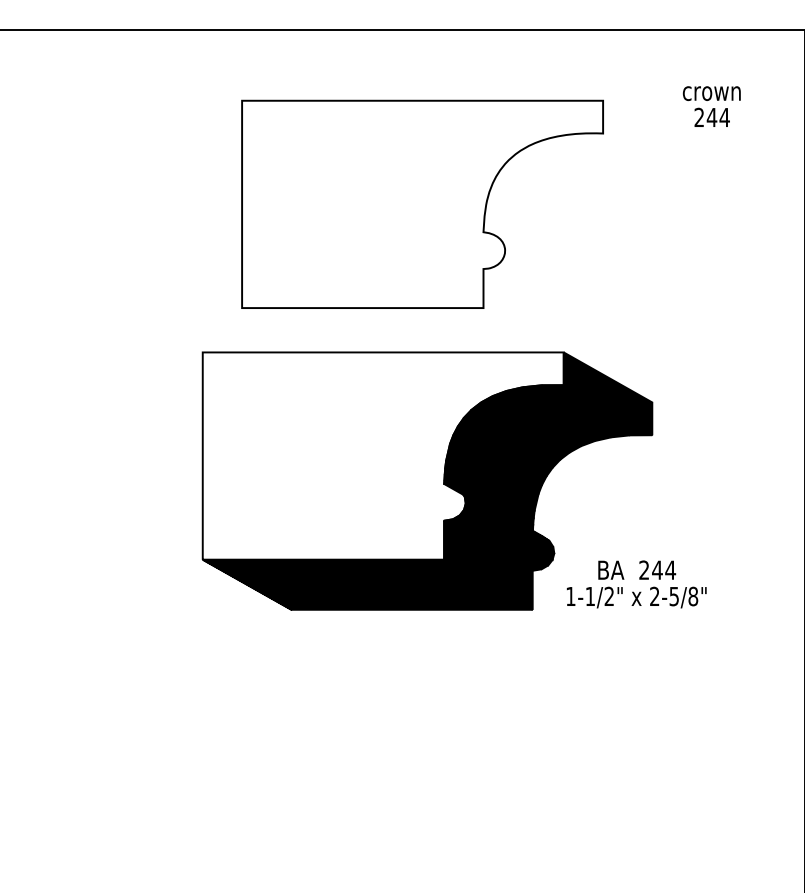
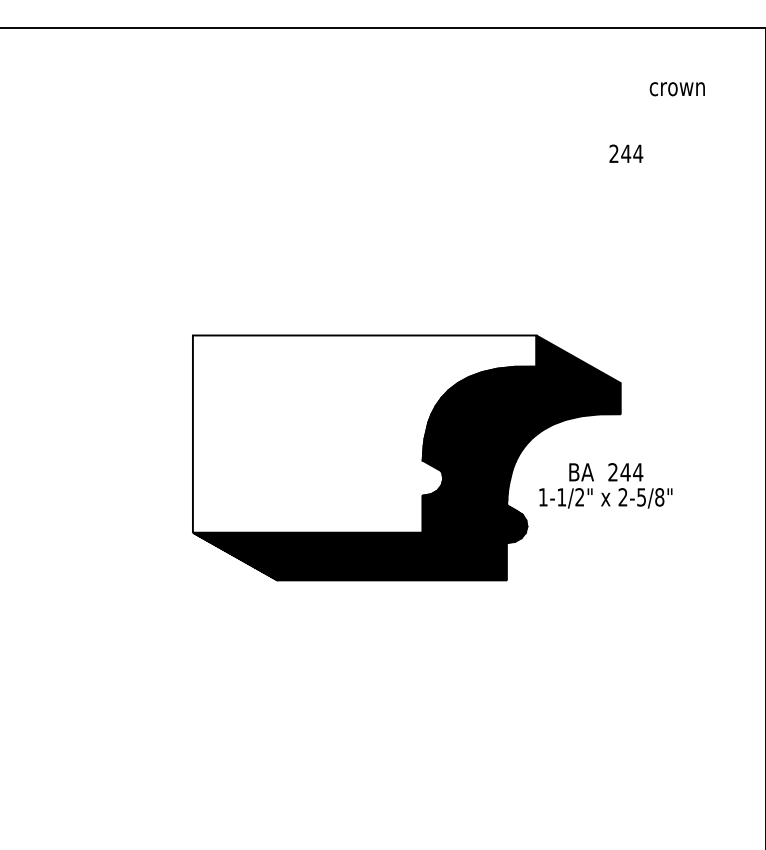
text: (711, 116) -> (625, 152), moved
part: (422, 203) -> (402, 193), removed
text: (636, 584) -> (605, 485), moved

